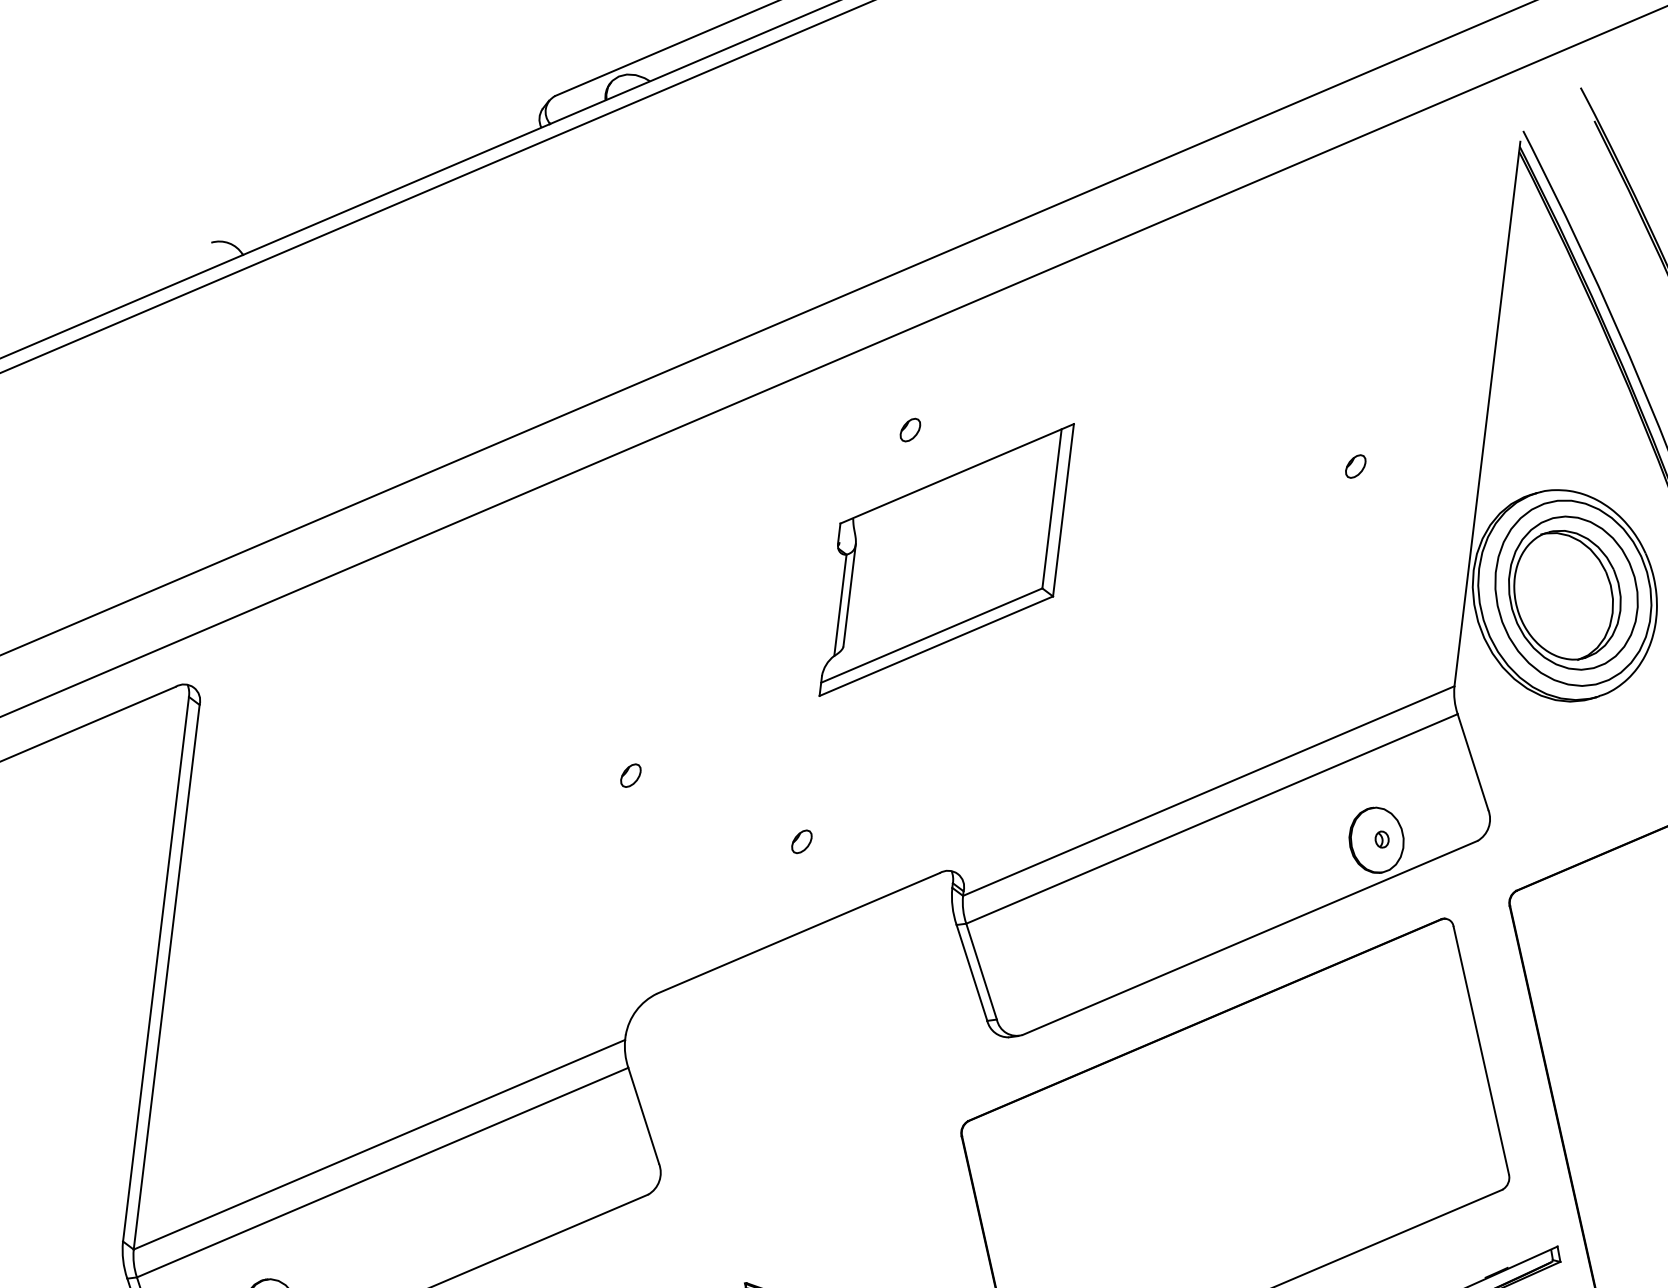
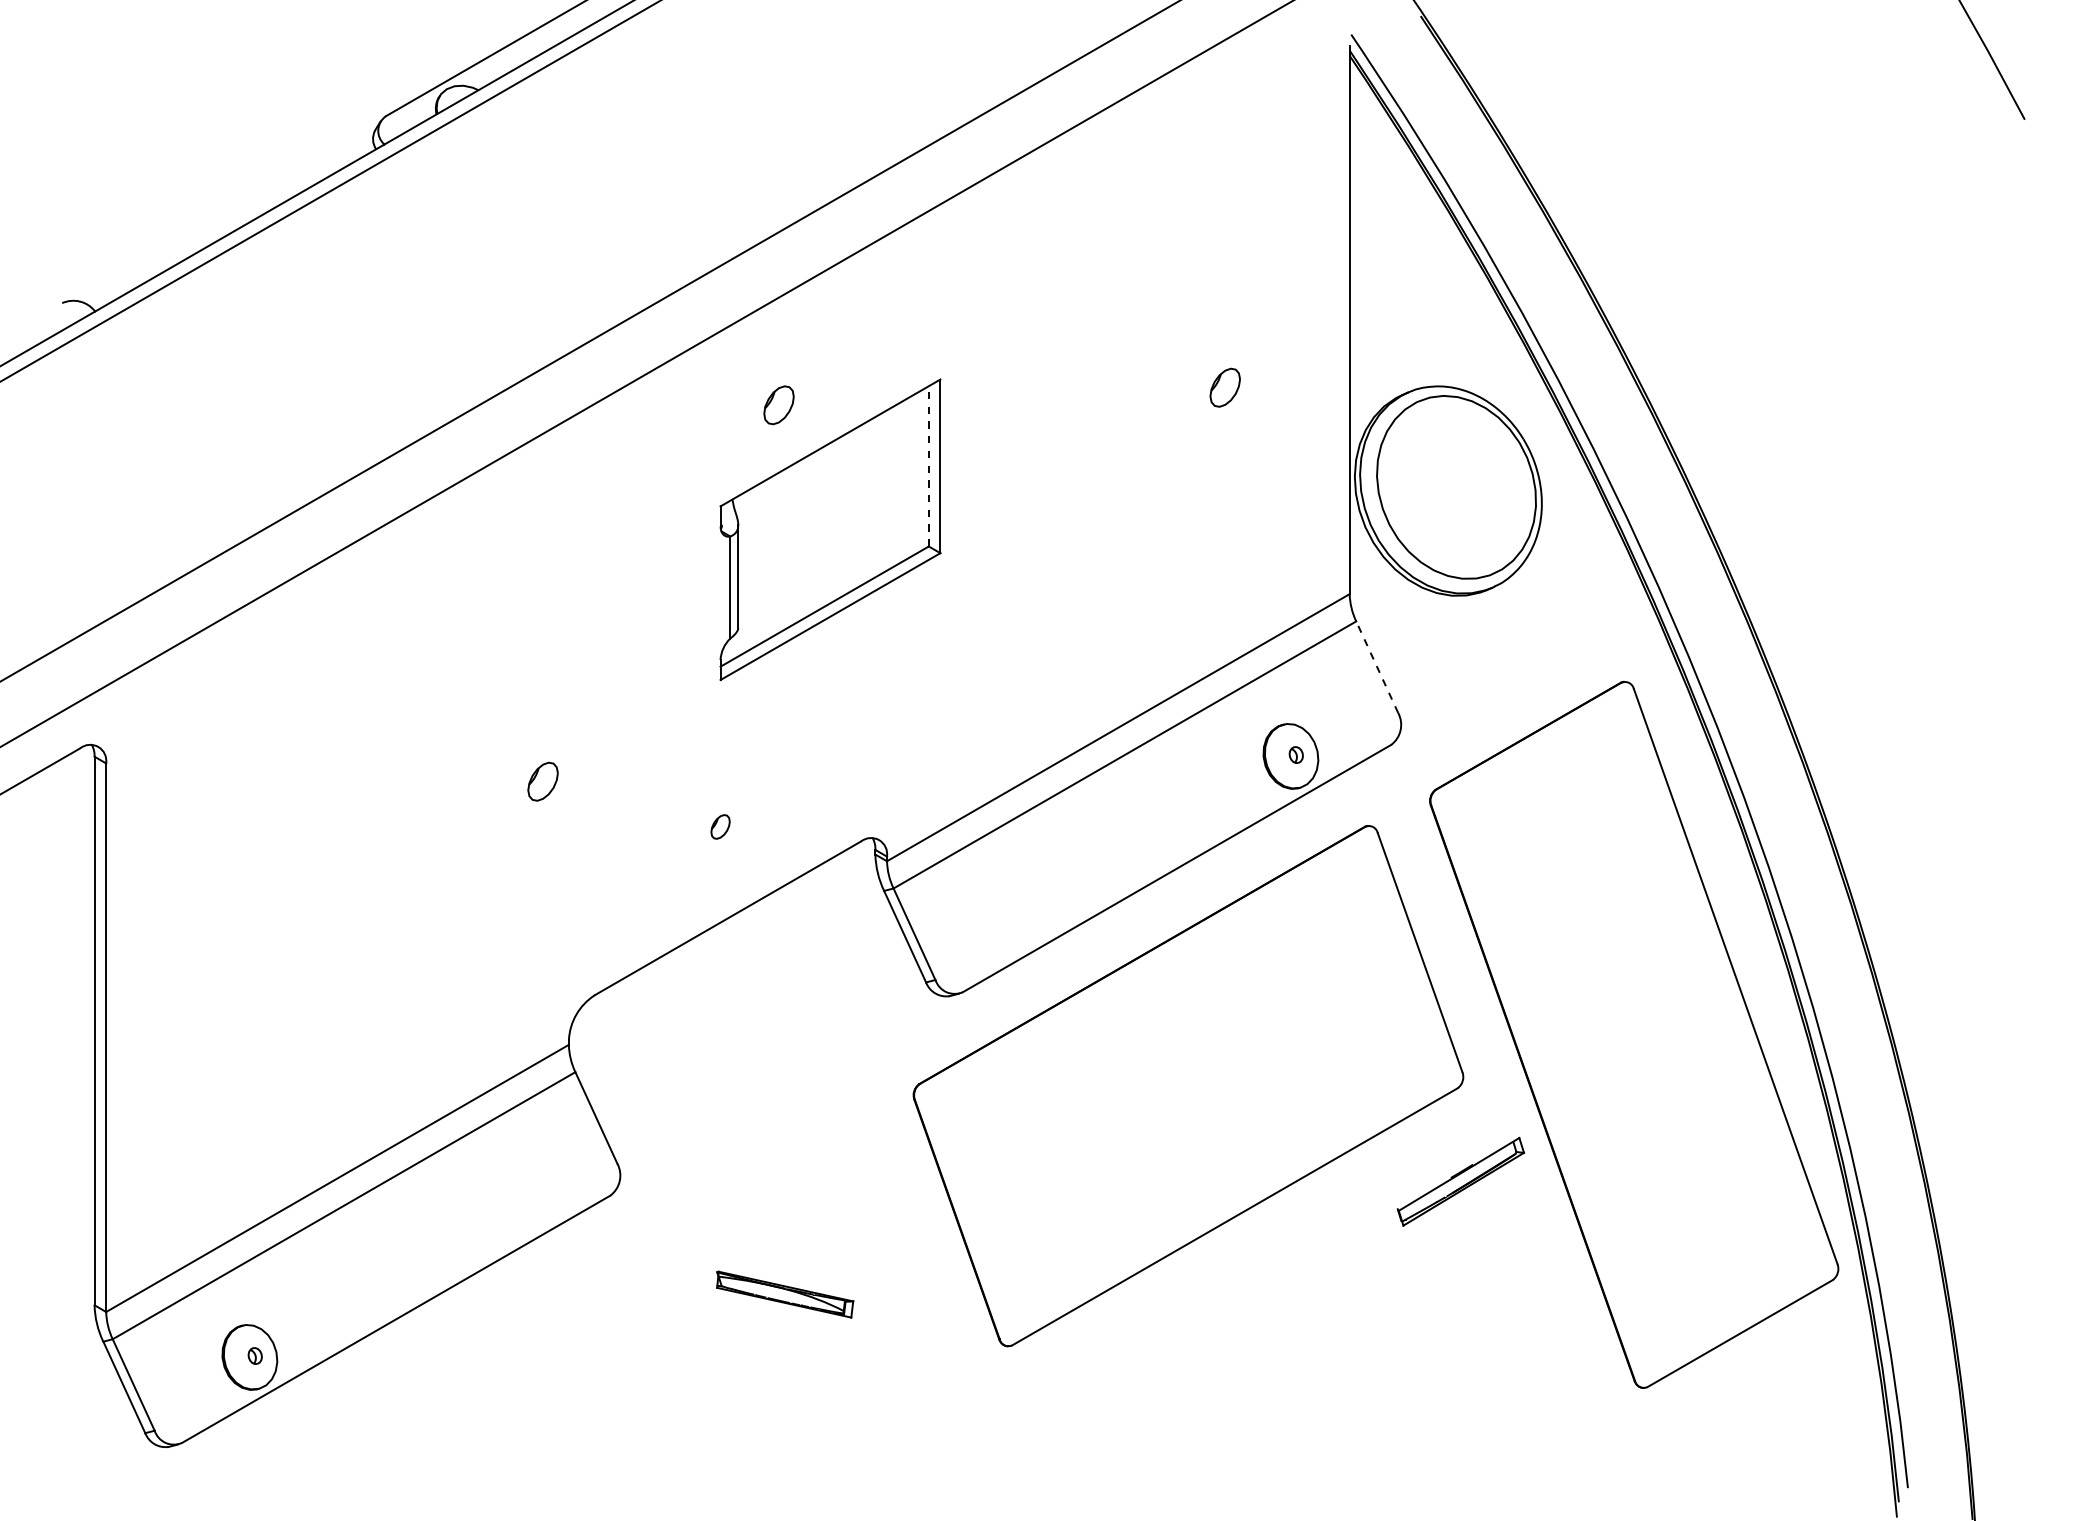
part: (910, 429) -> (778, 404), size x1.6
part: (1356, 466) -> (1225, 387), size x1.6
line: (1051, 507) -> (928, 465), solid -> dashed
part: (1573, 593) -> (1456, 487), removed
line: (1473, 761) -> (1377, 666), solid -> dashed
part: (630, 775) -> (542, 781), size x1.6

